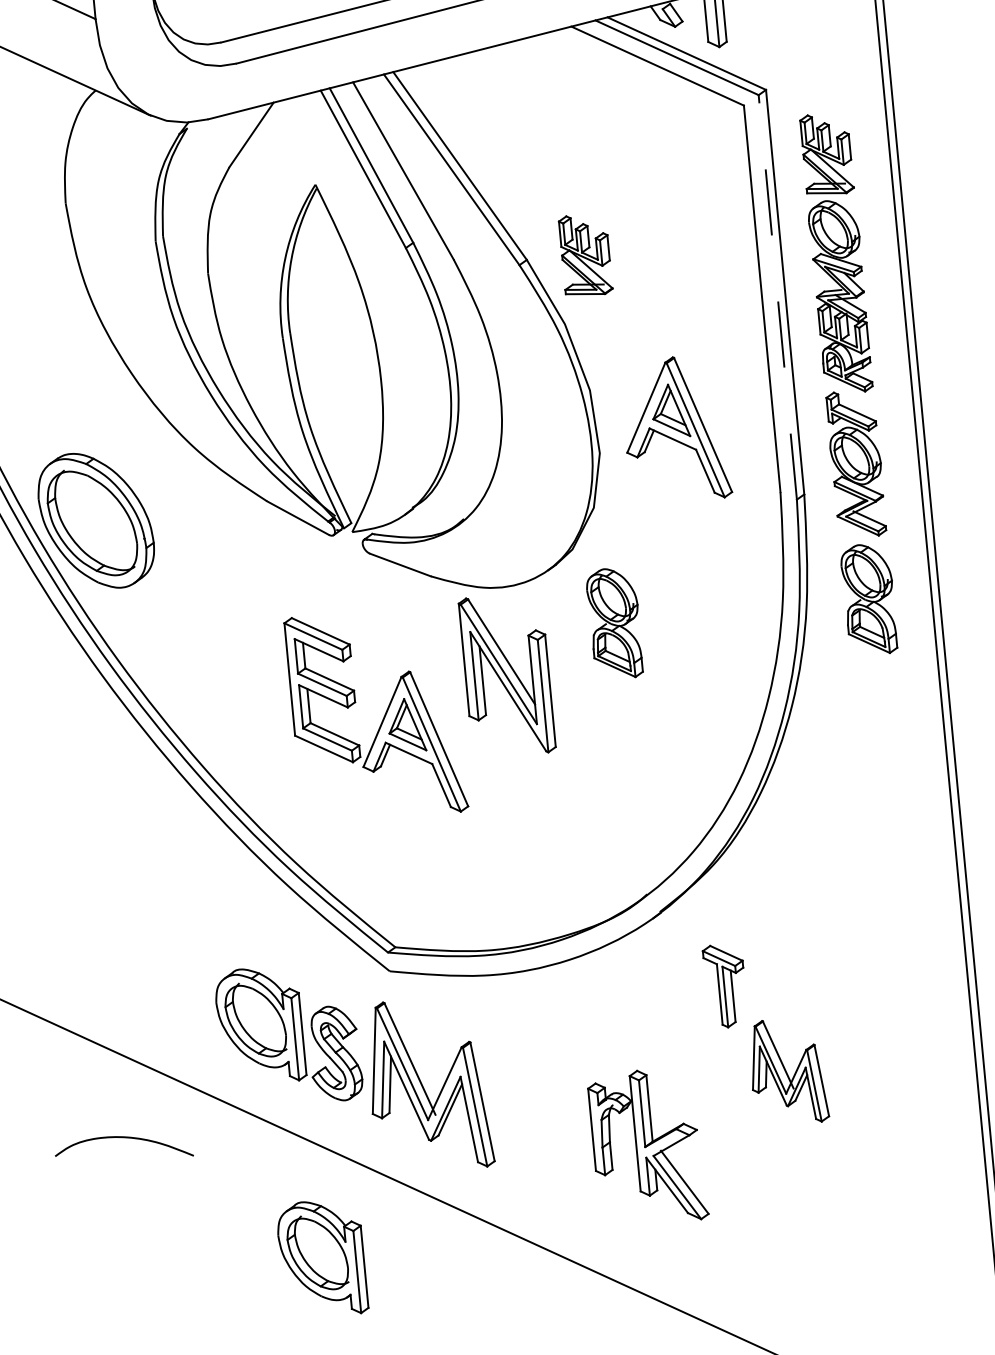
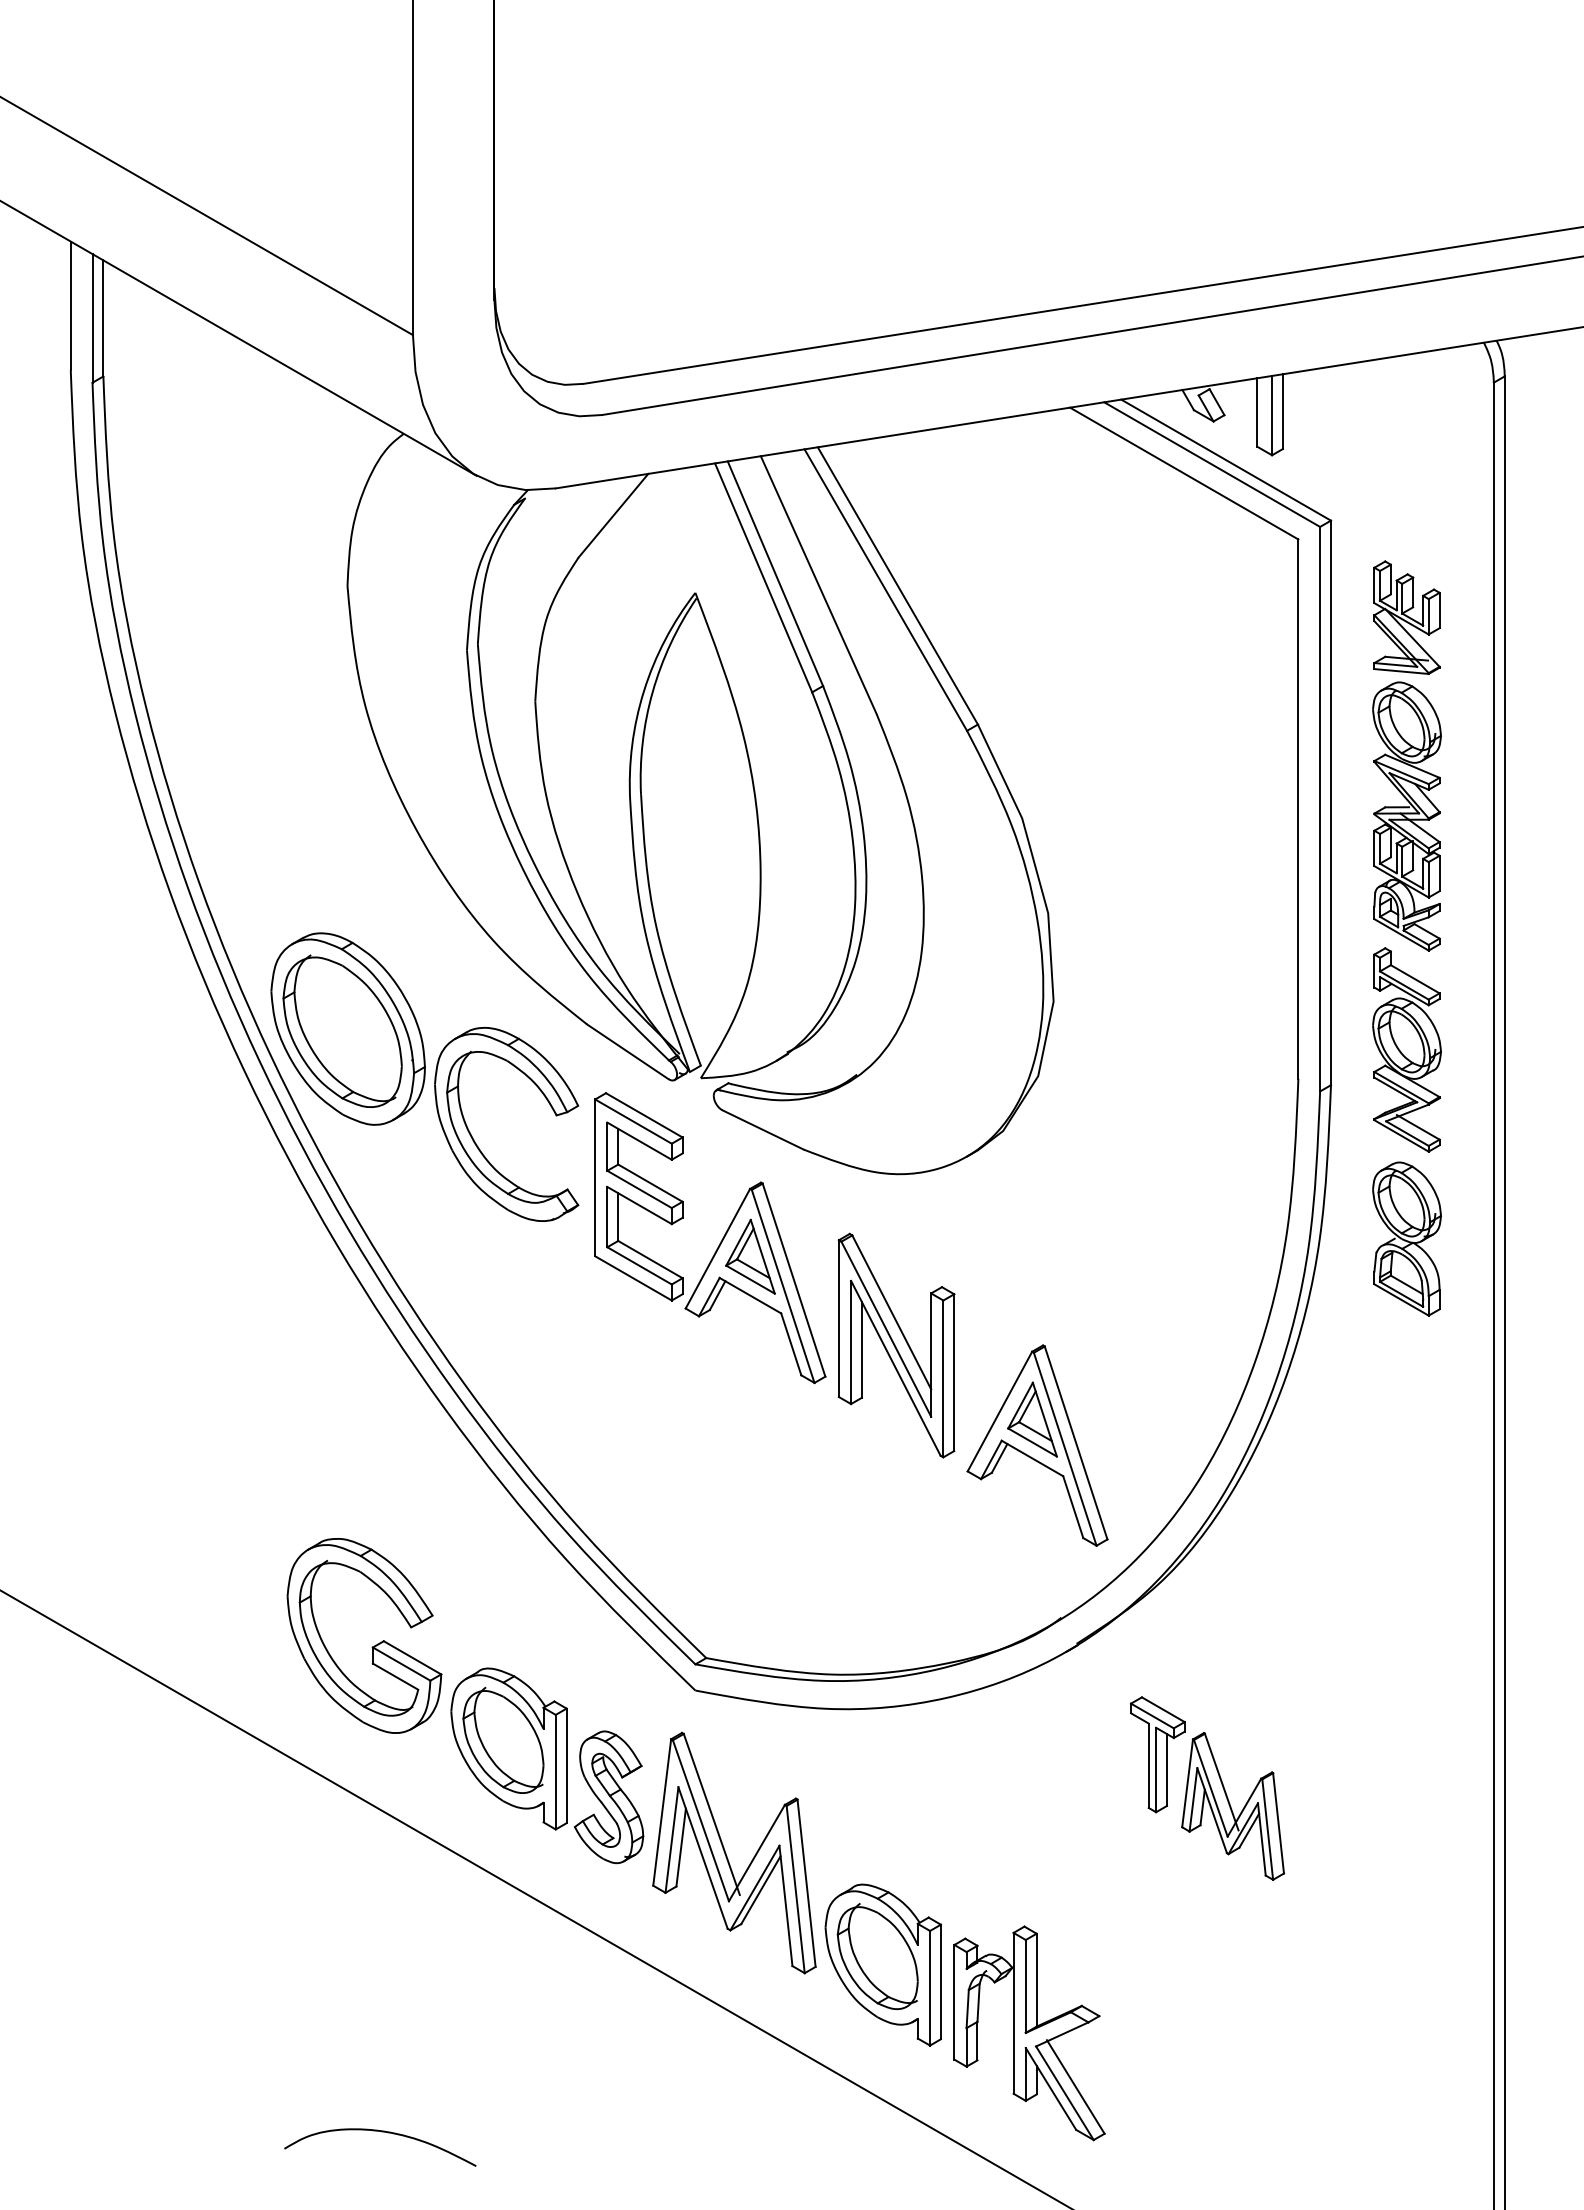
part: (585, 255) -> (1059, 725), removed
line: (778, 296) -> (1320, 808), dashed -> solid
part: (675, 429) -> (1037, 1445), moved
part: (194, 591) -> (474, 1139), added
part: (614, 623) -> (1051, 1238), removed
part: (507, 675) -> (896, 1345), moved
part: (383, 718) -> (719, 1243), moved
part: (155, 961) -> (372, 1646), added
part: (787, 1071) -> (1232, 1806), moved
curve: (123, 1138) -> (381, 2132), moved
part: (647, 1147) -> (1029, 2033), moved
part: (321, 1258) -> (882, 1964), moved

